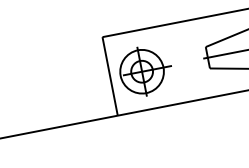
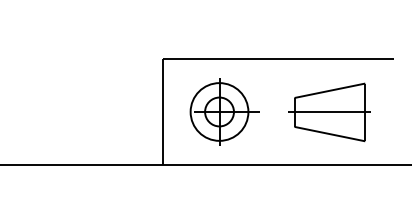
part: (145, 70) -> (224, 111), moved

